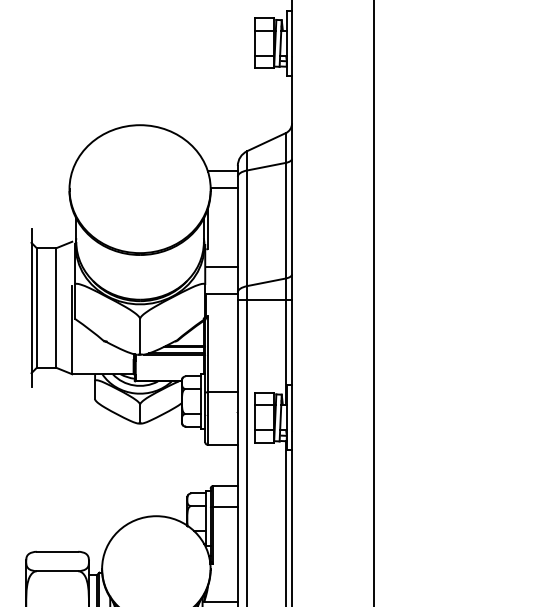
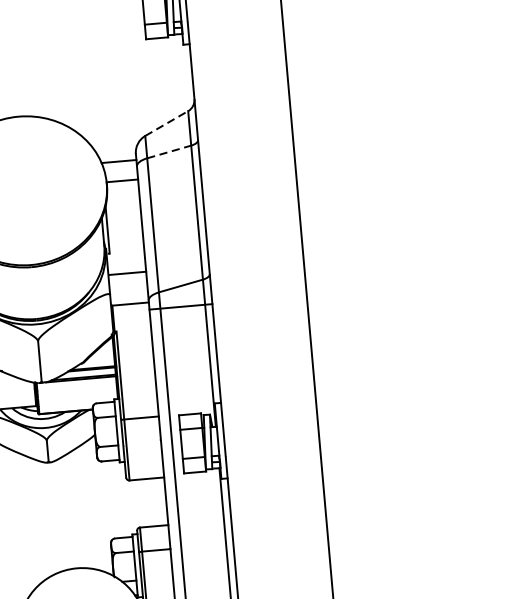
line: (266, 141) -> (166, 122), solid -> dashed
line: (266, 166) -> (169, 151), solid -> dashed

